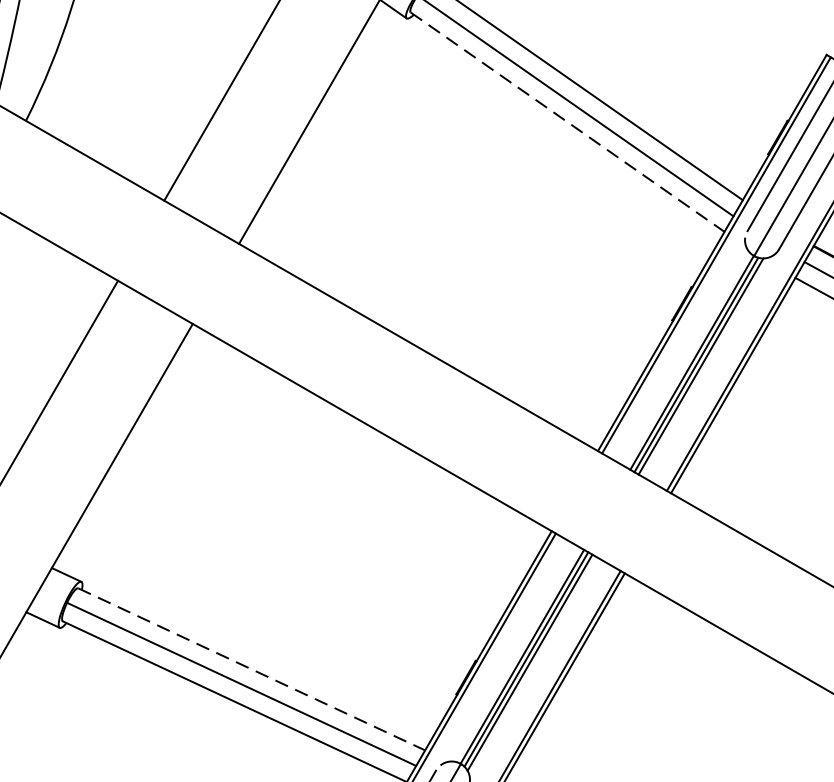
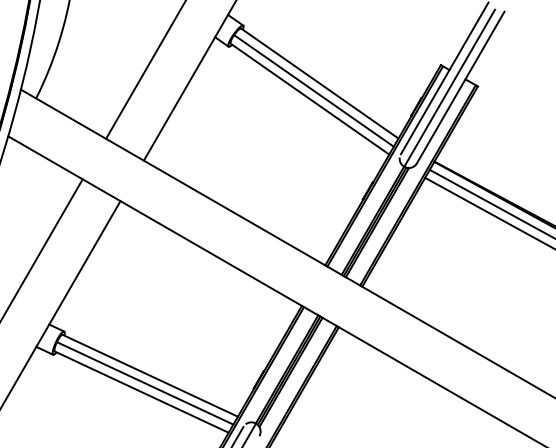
line: (566, 122) -> (309, 99), dashed -> solid
line: (252, 668) -> (150, 375), dashed -> solid

